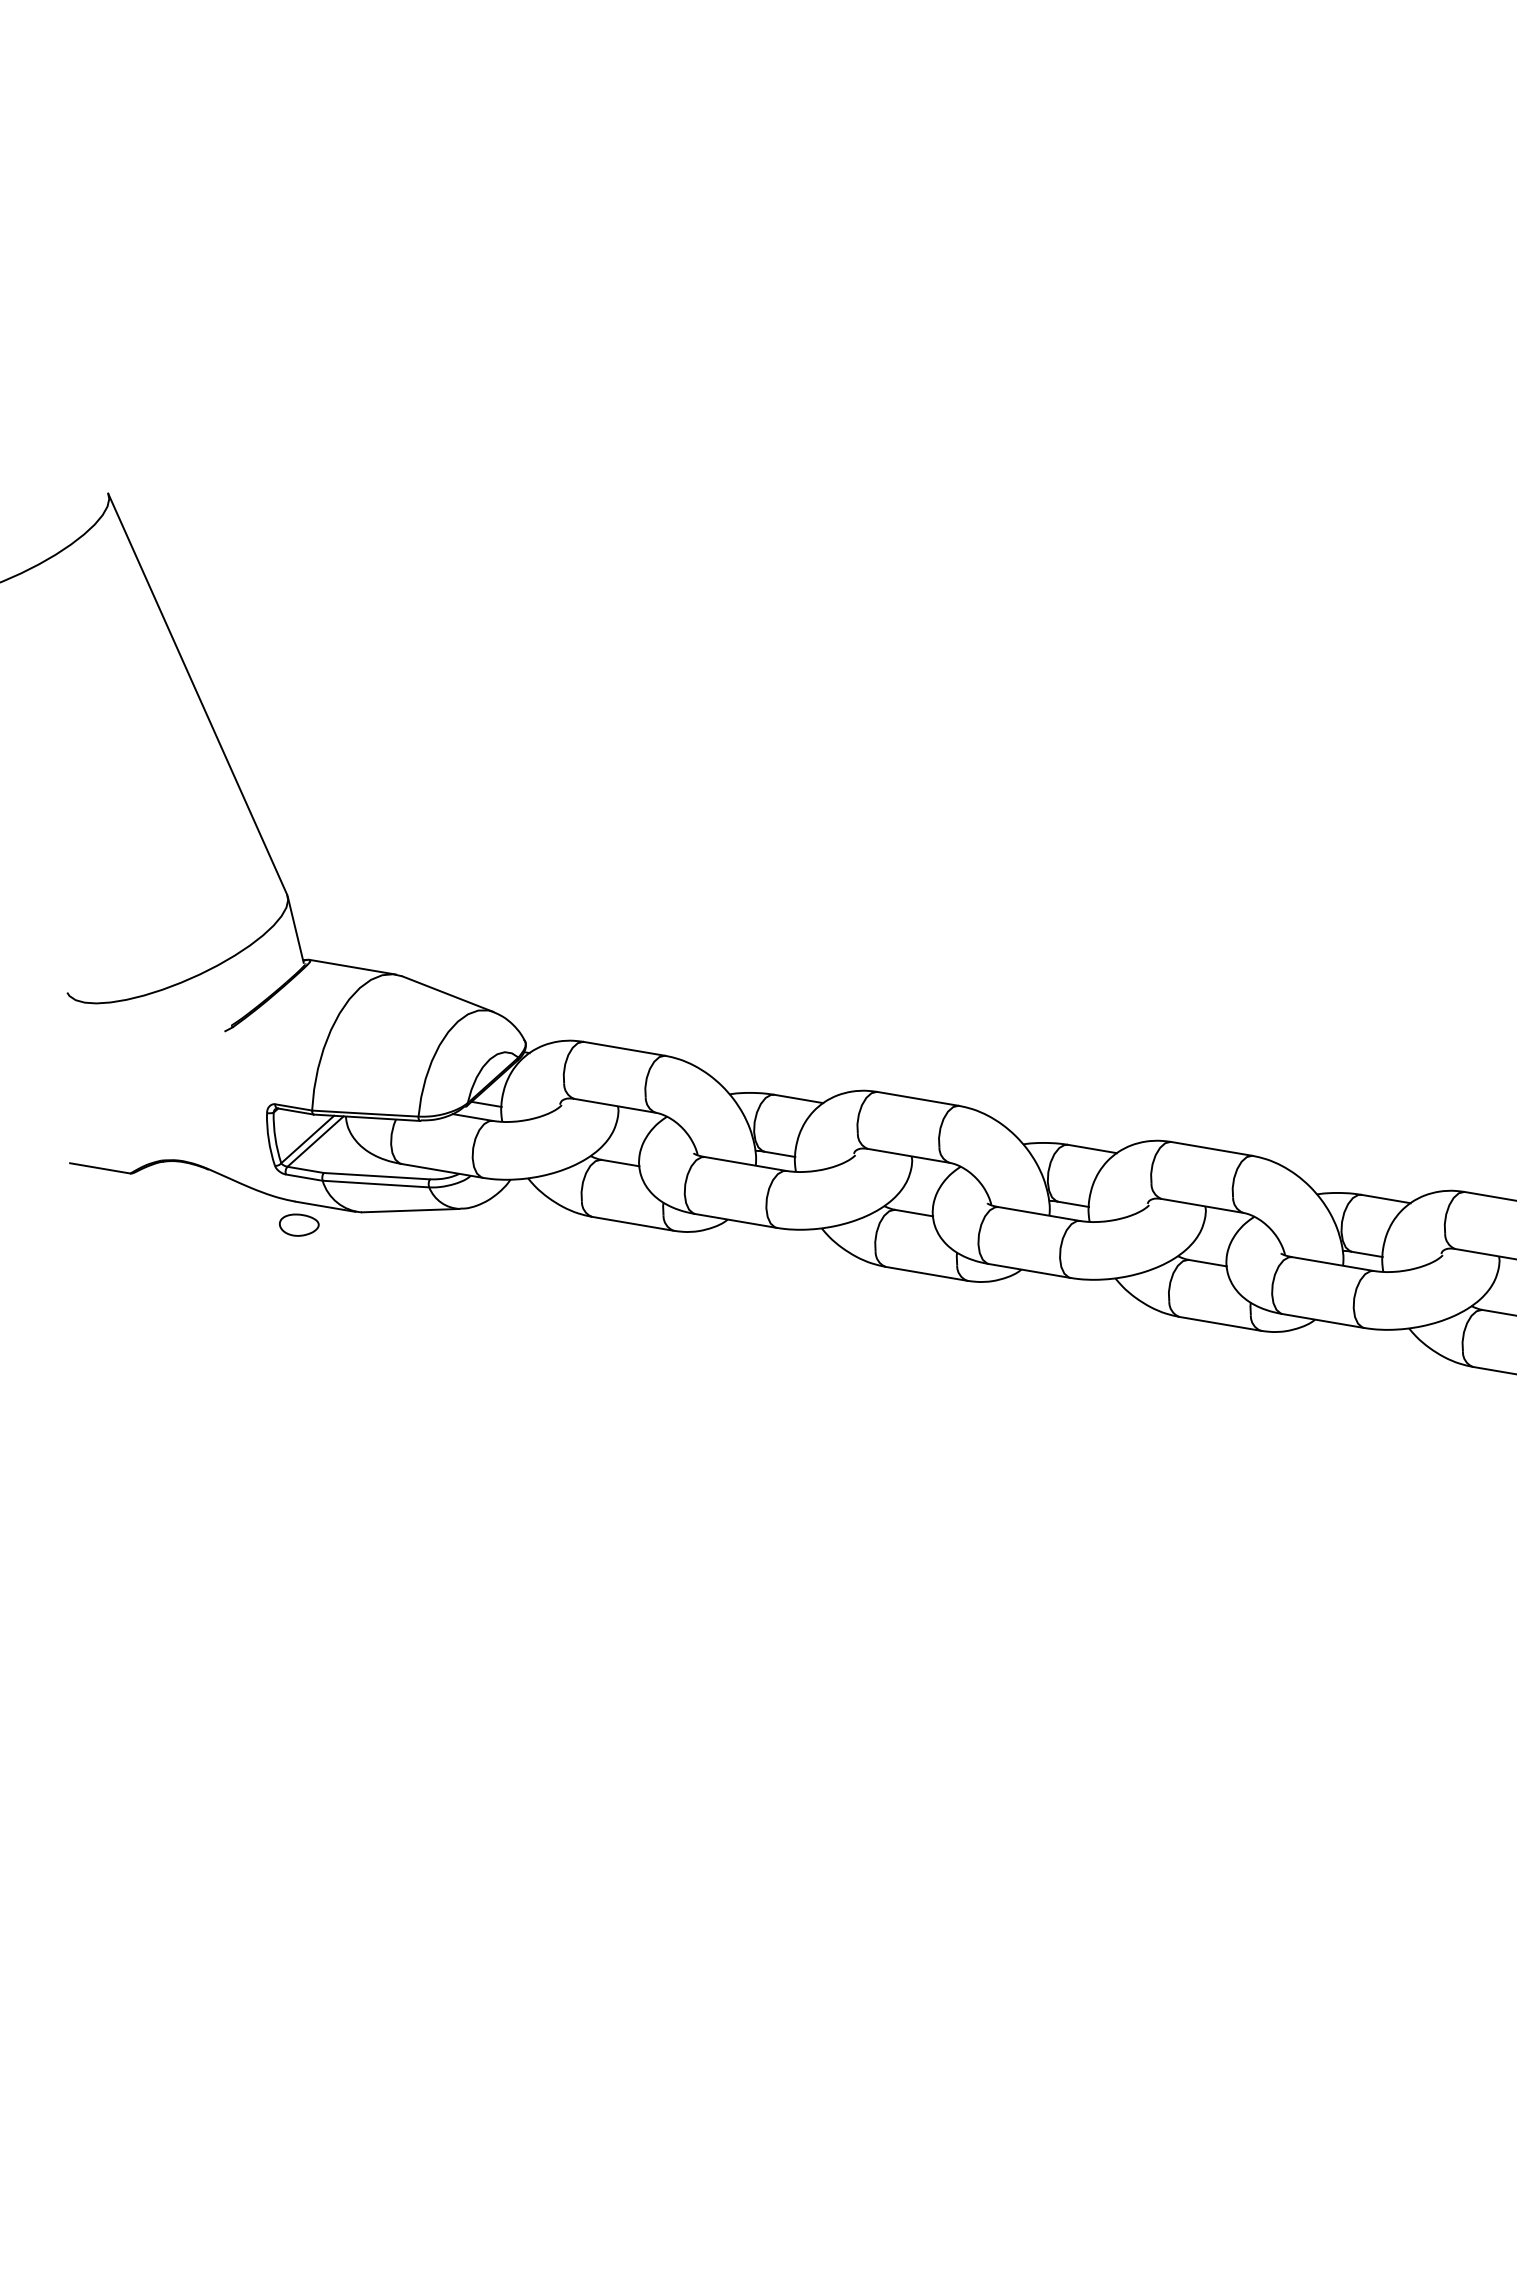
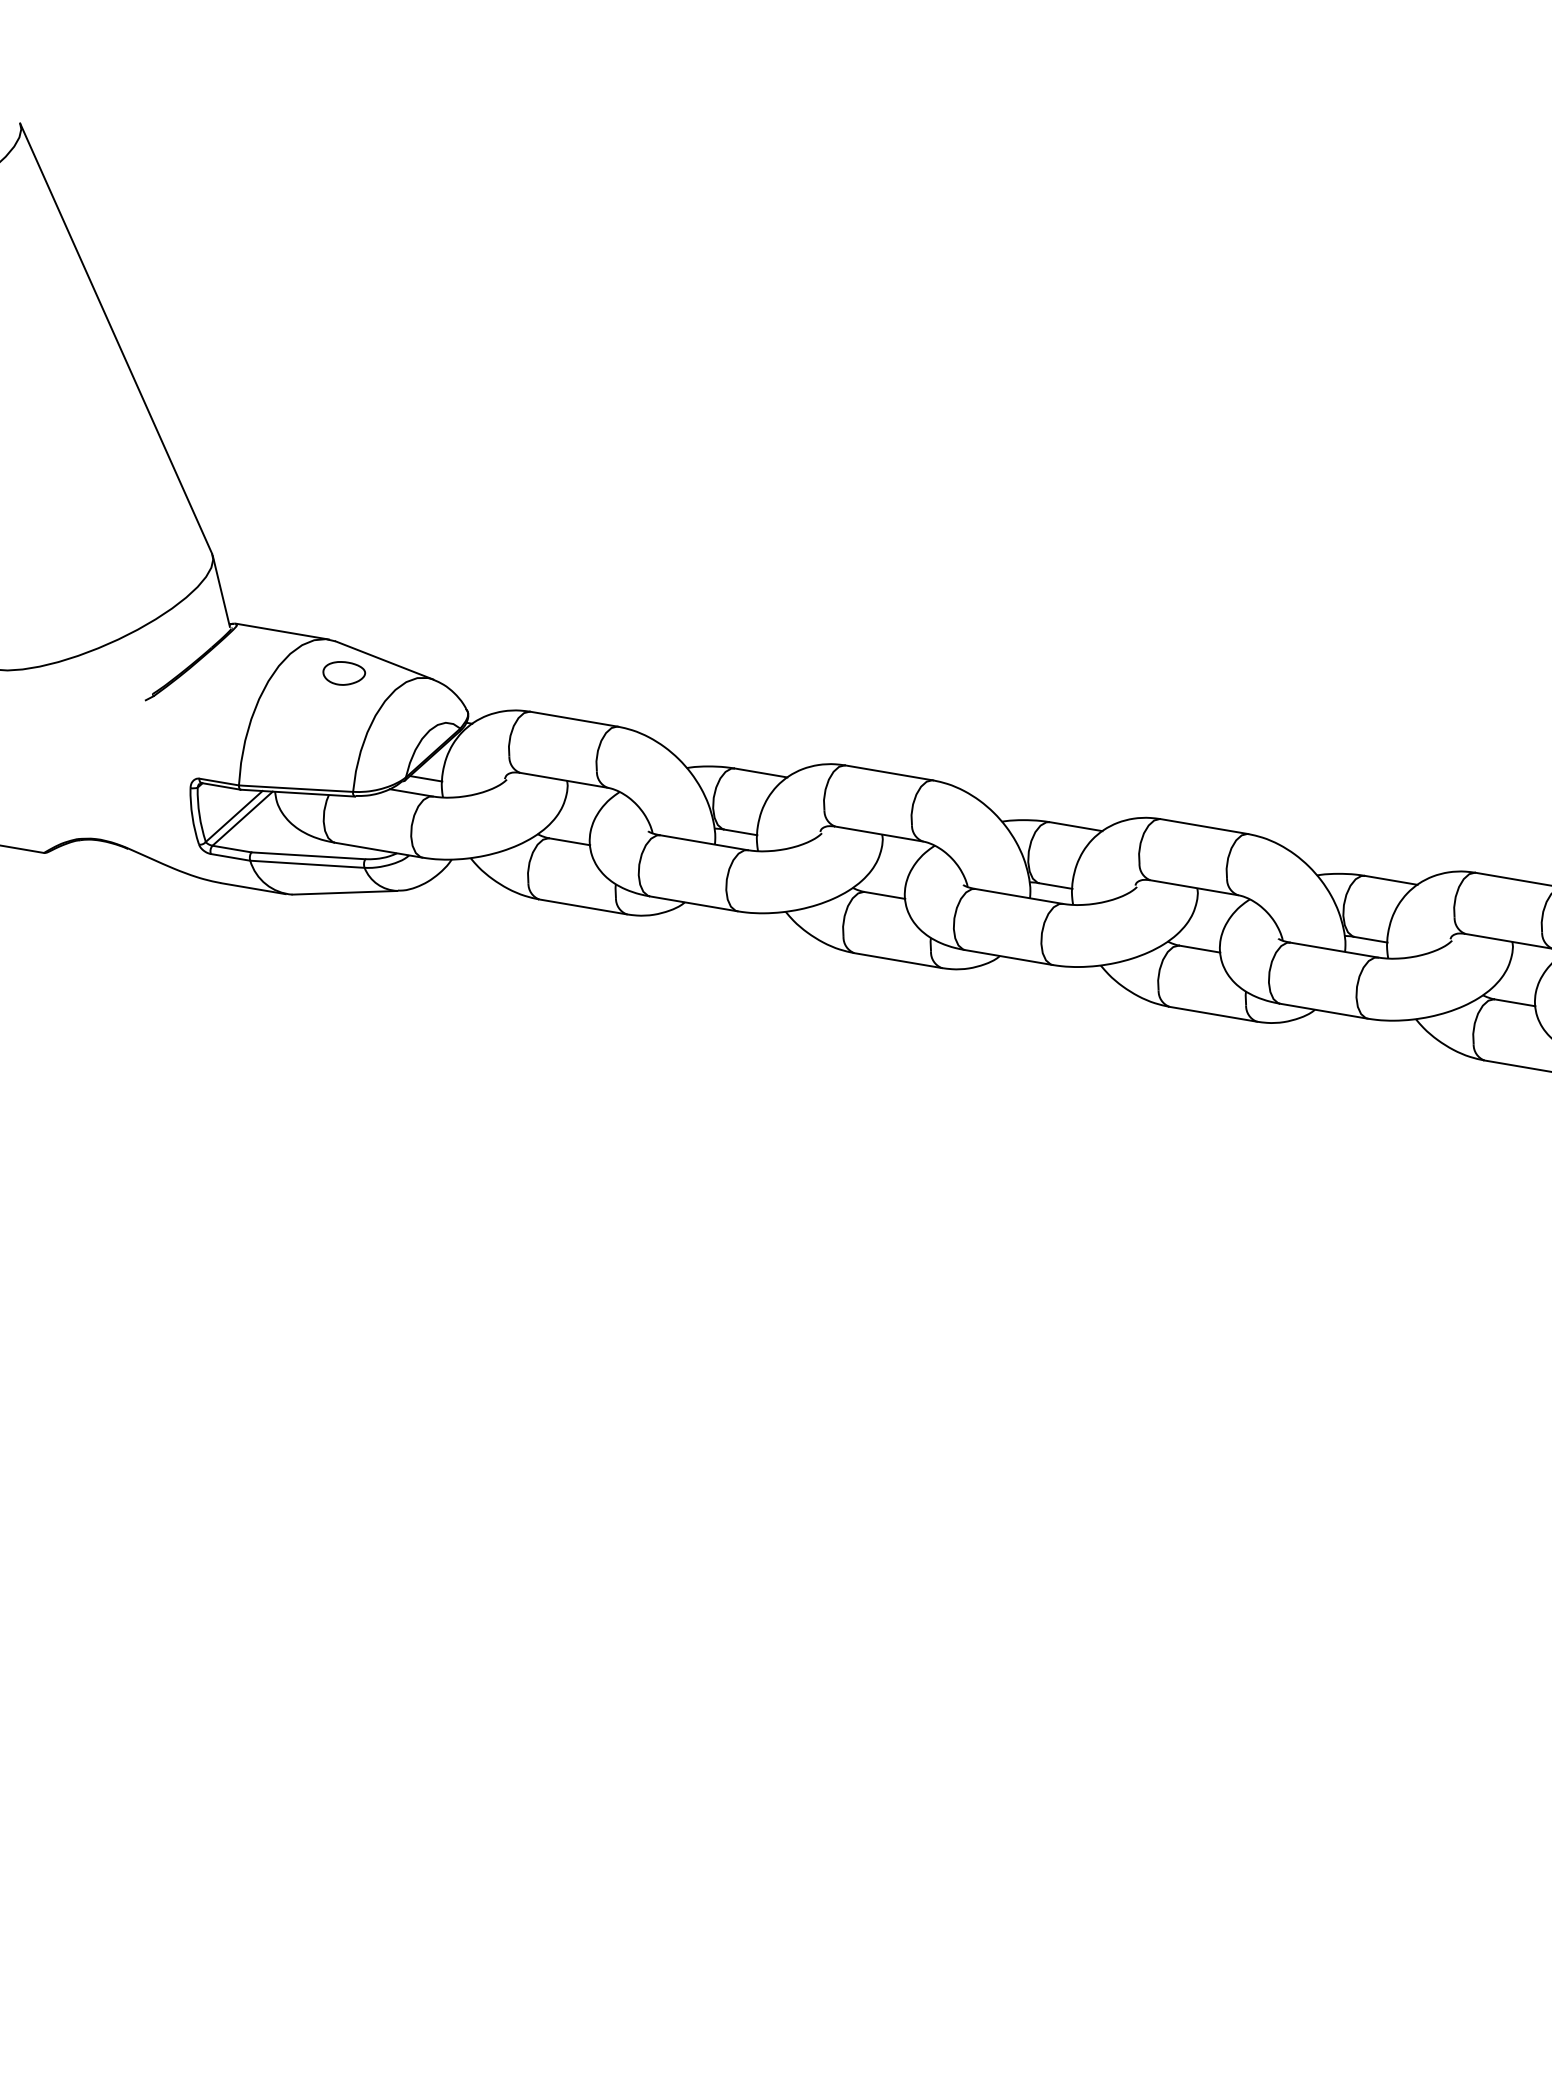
part: (299, 1224) -> (344, 672), moved

